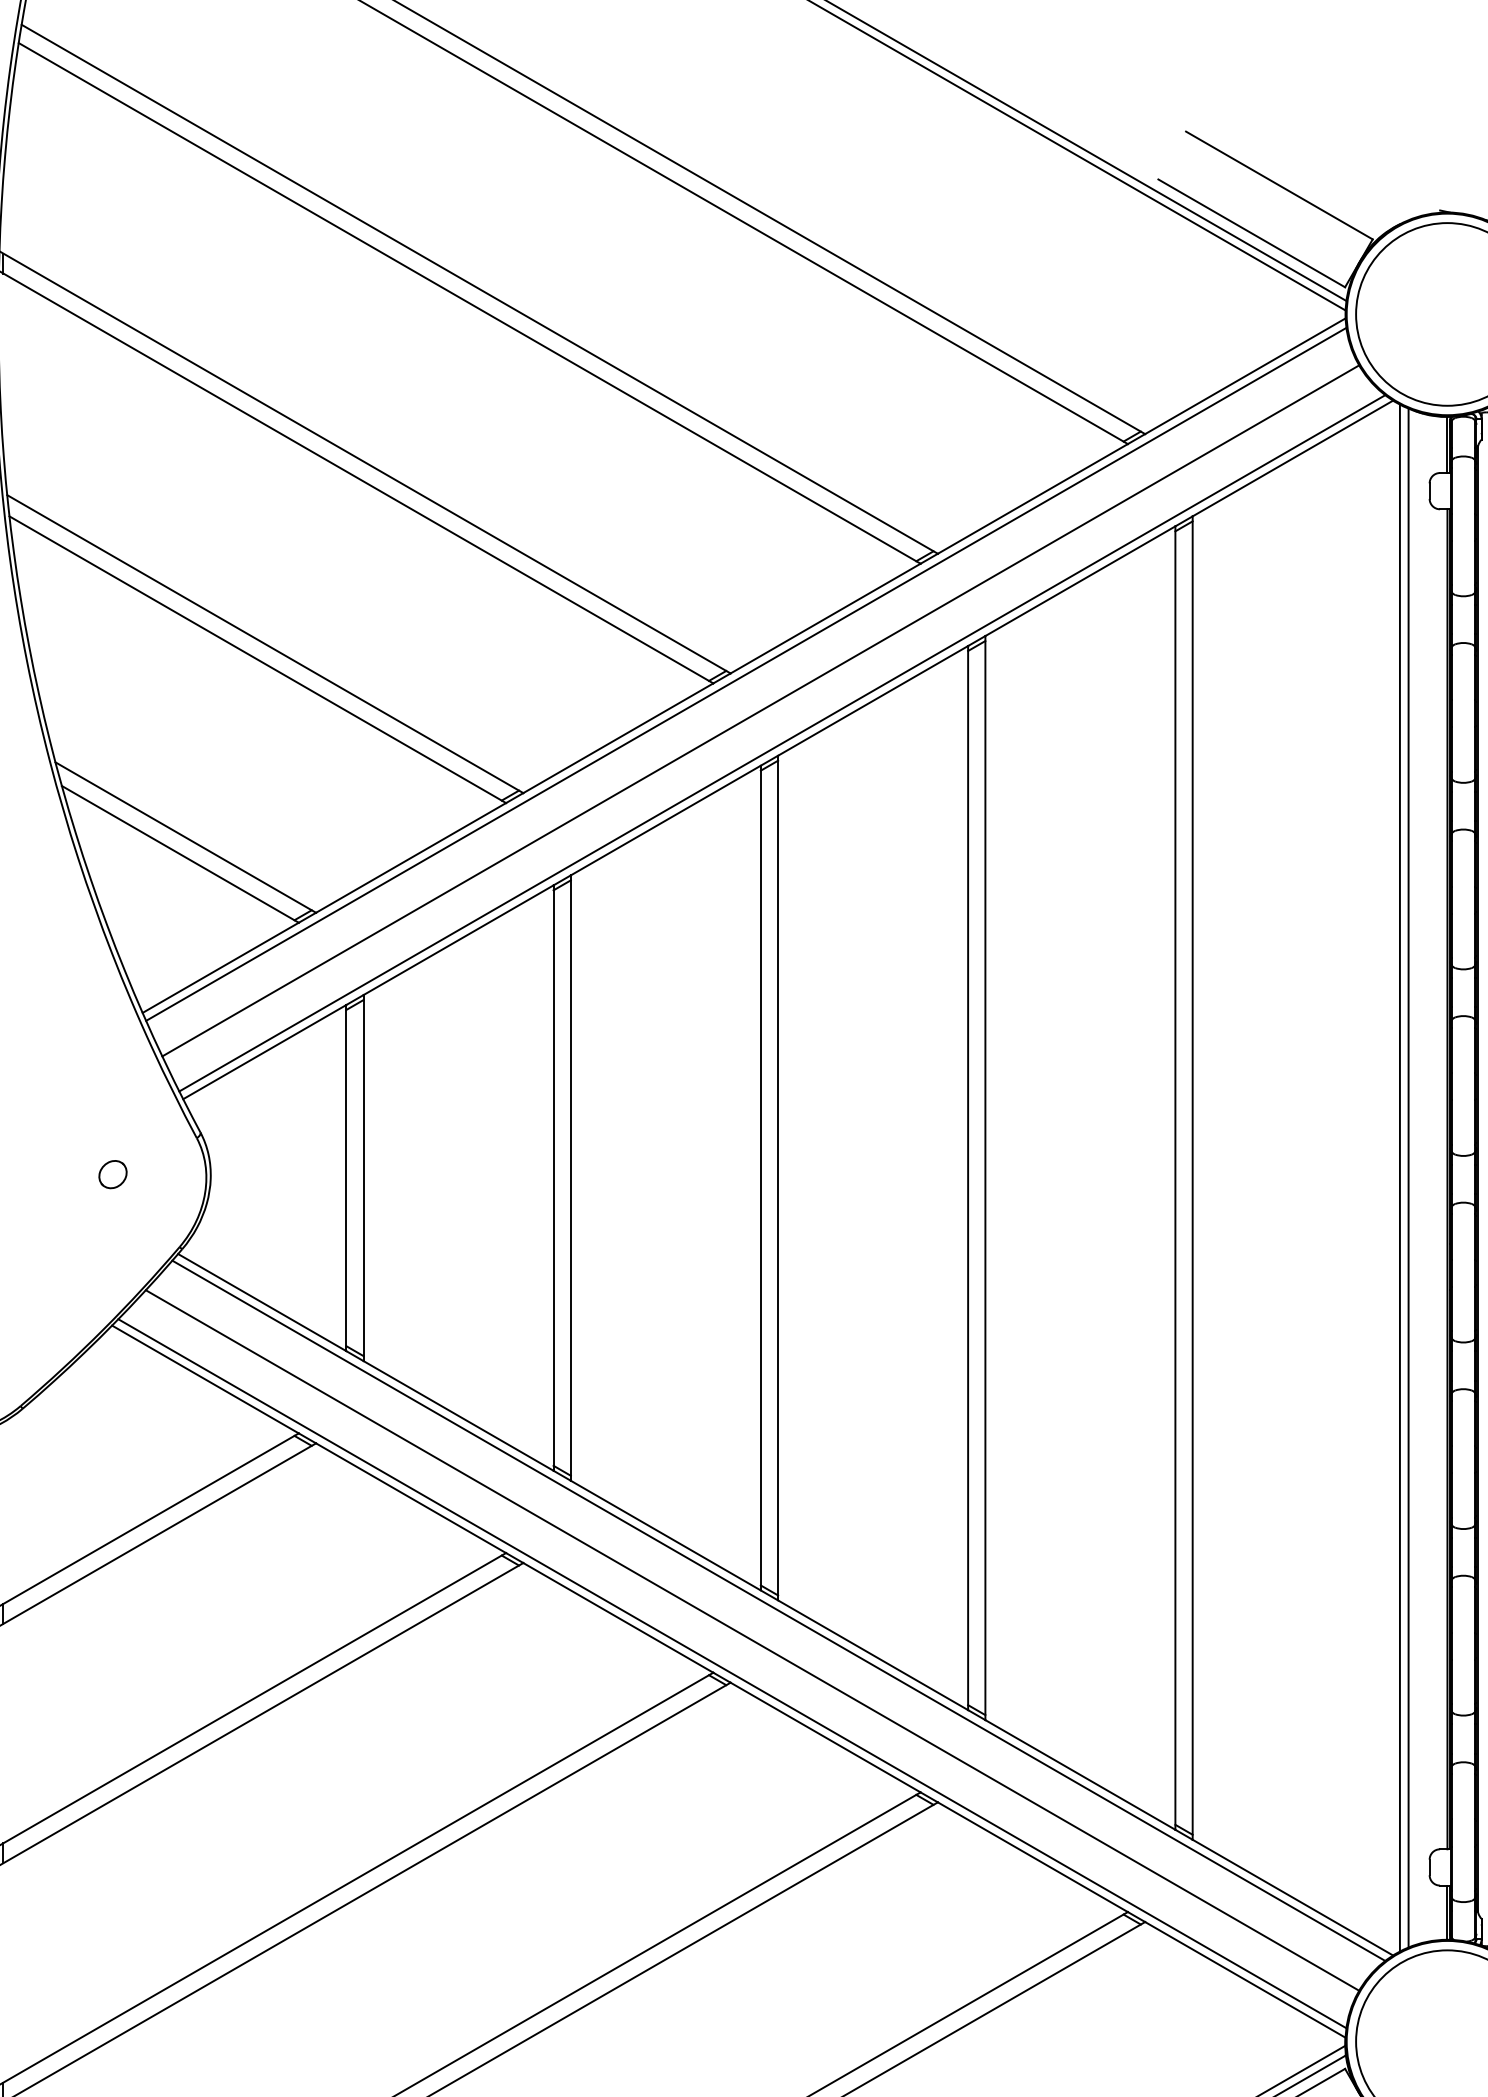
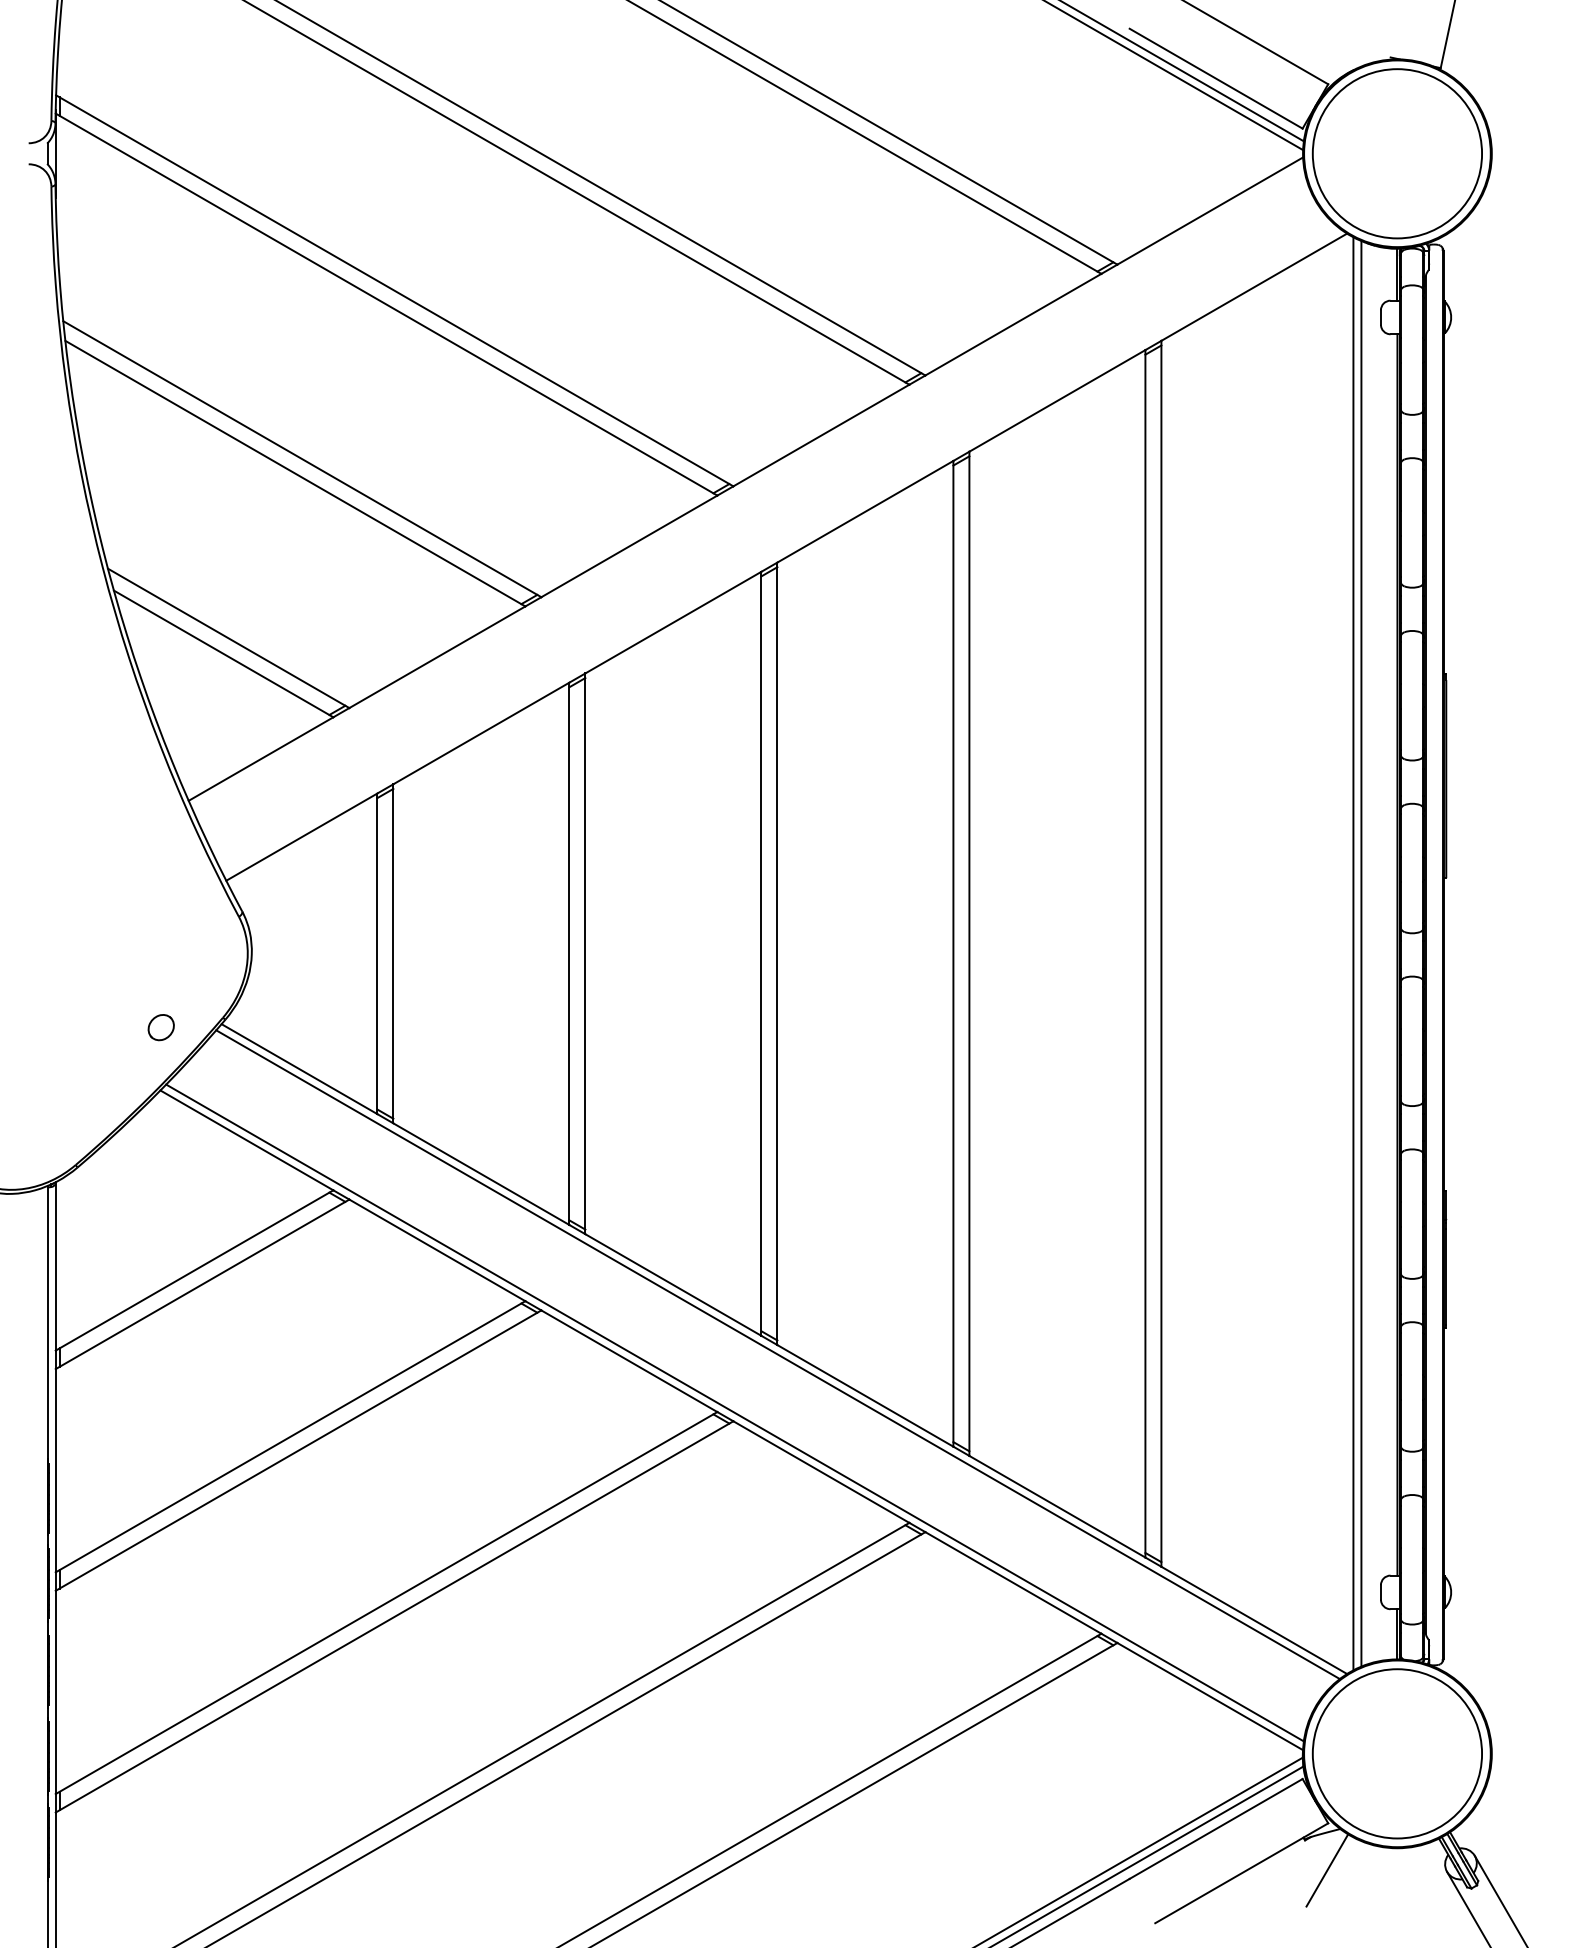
line: (745, 674) -> (747, 487), removed
line: (759, 711) -> (760, 521), removed
line: (781, 742) -> (780, 550), removed
part: (112, 1174) -> (160, 1027), moved
line: (752, 1639) -> (753, 1381), removed

